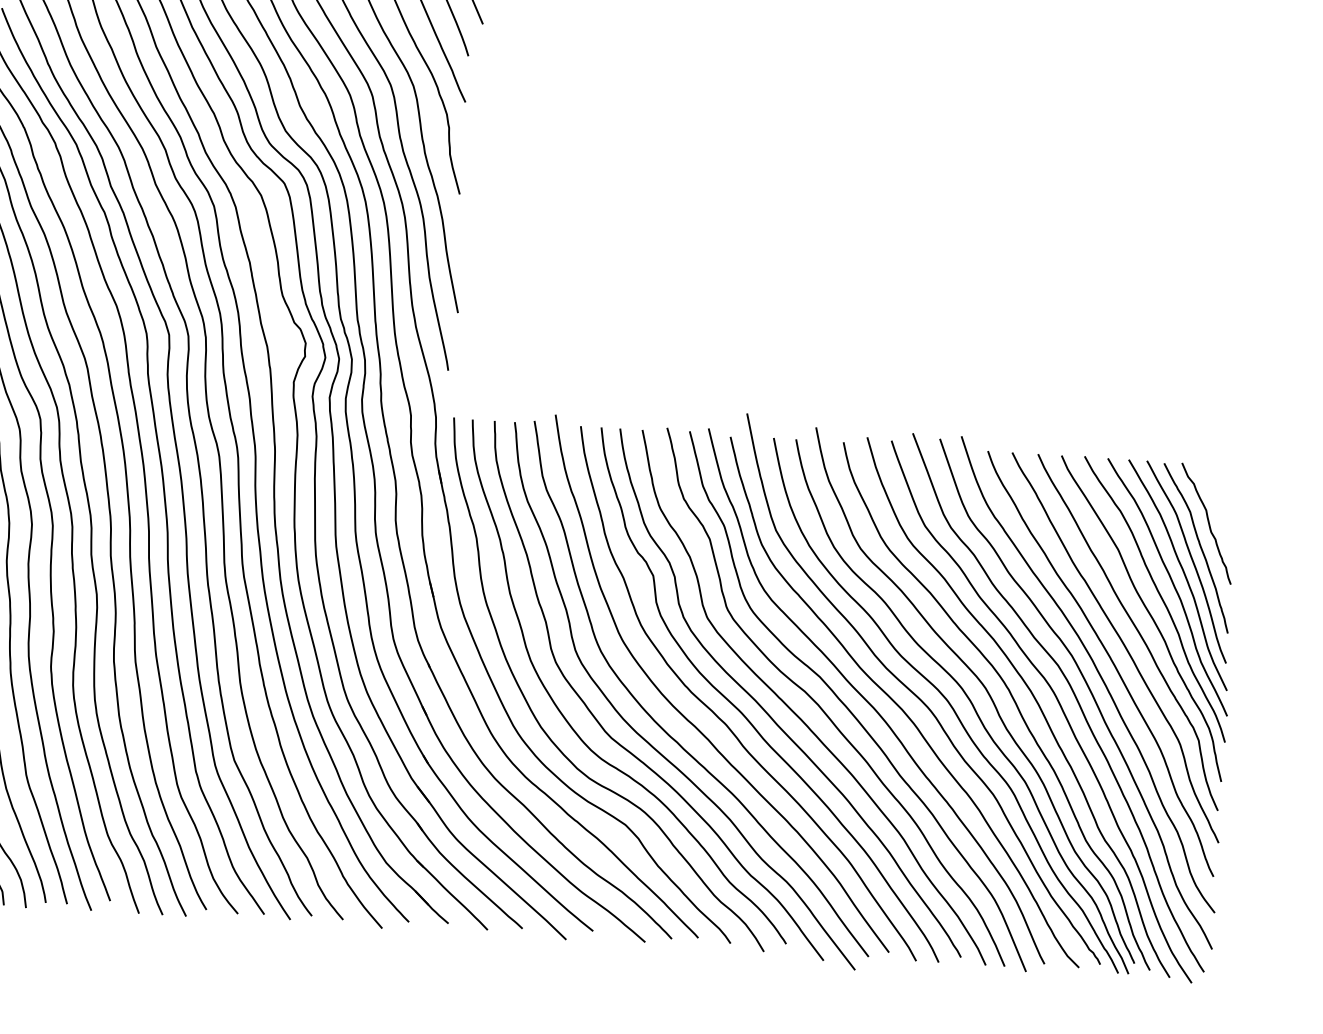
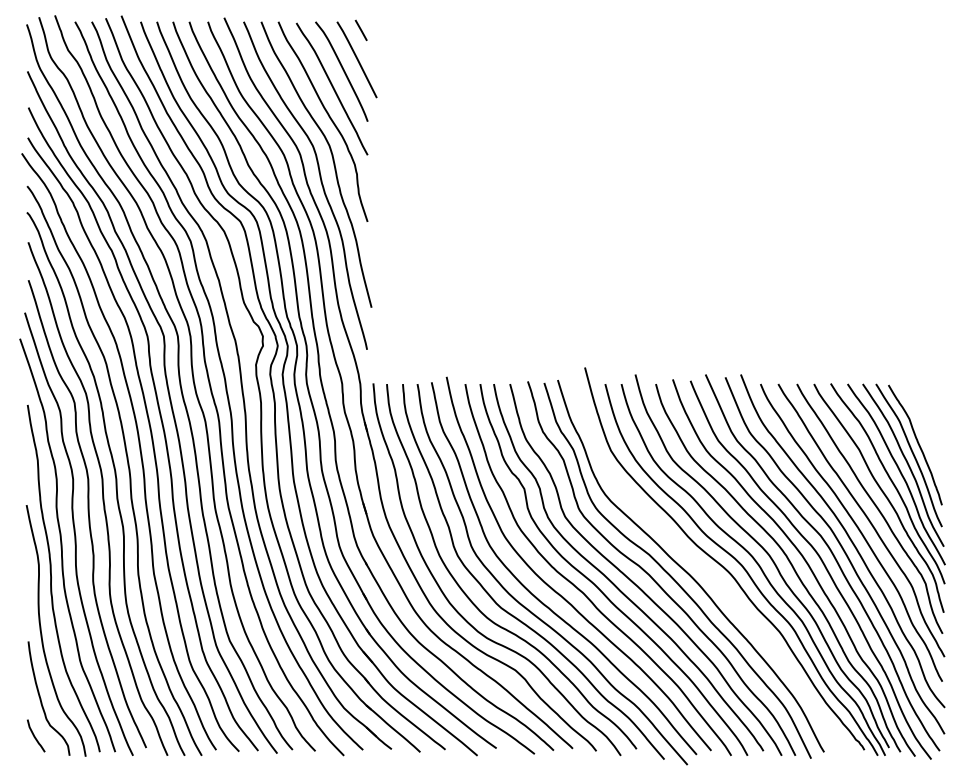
curve: (1207, 523) -> (922, 426), removed
curve: (901, 706) -> (709, 572), removed

